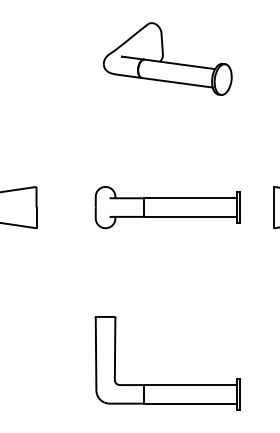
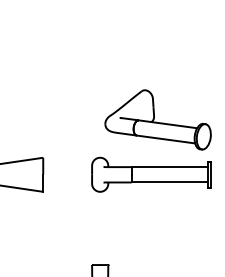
part: (167, 58) -> (157, 119), moved

